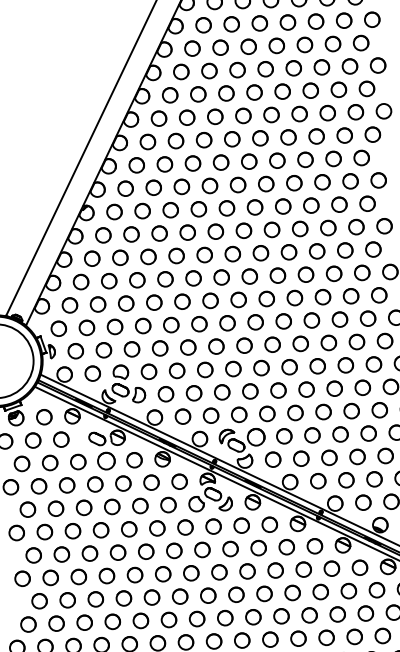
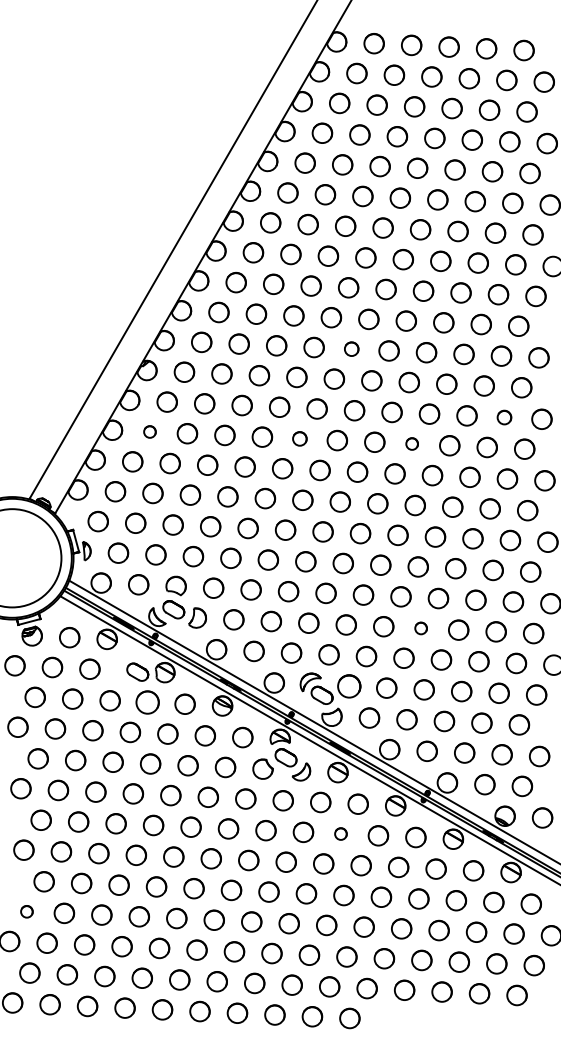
circle: (237, 184) -> (351, 348), size x0.7
part: (356, 227) -> (504, 417), size x0.7
circle: (288, 251) -> (411, 443), size x0.6
circle: (204, 254) -> (299, 438), size x0.7
circle: (91, 258) -> (149, 431), size x0.6
part: (306, 389) -> (420, 628), size x0.6
circle: (258, 547) -> (340, 833), size x0.6
circle: (28, 624) -> (26, 911), size x0.6

